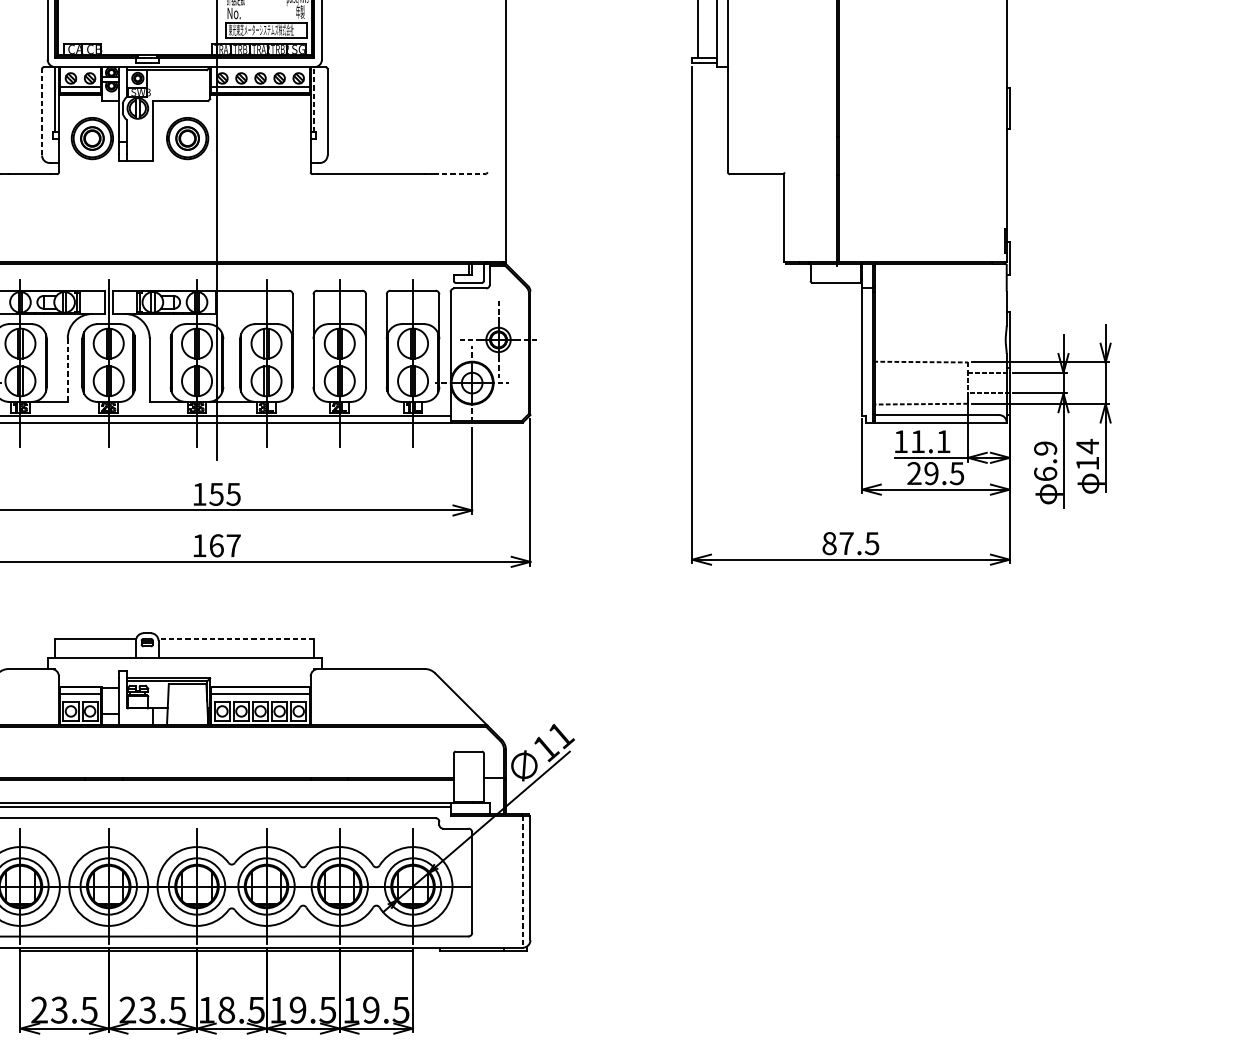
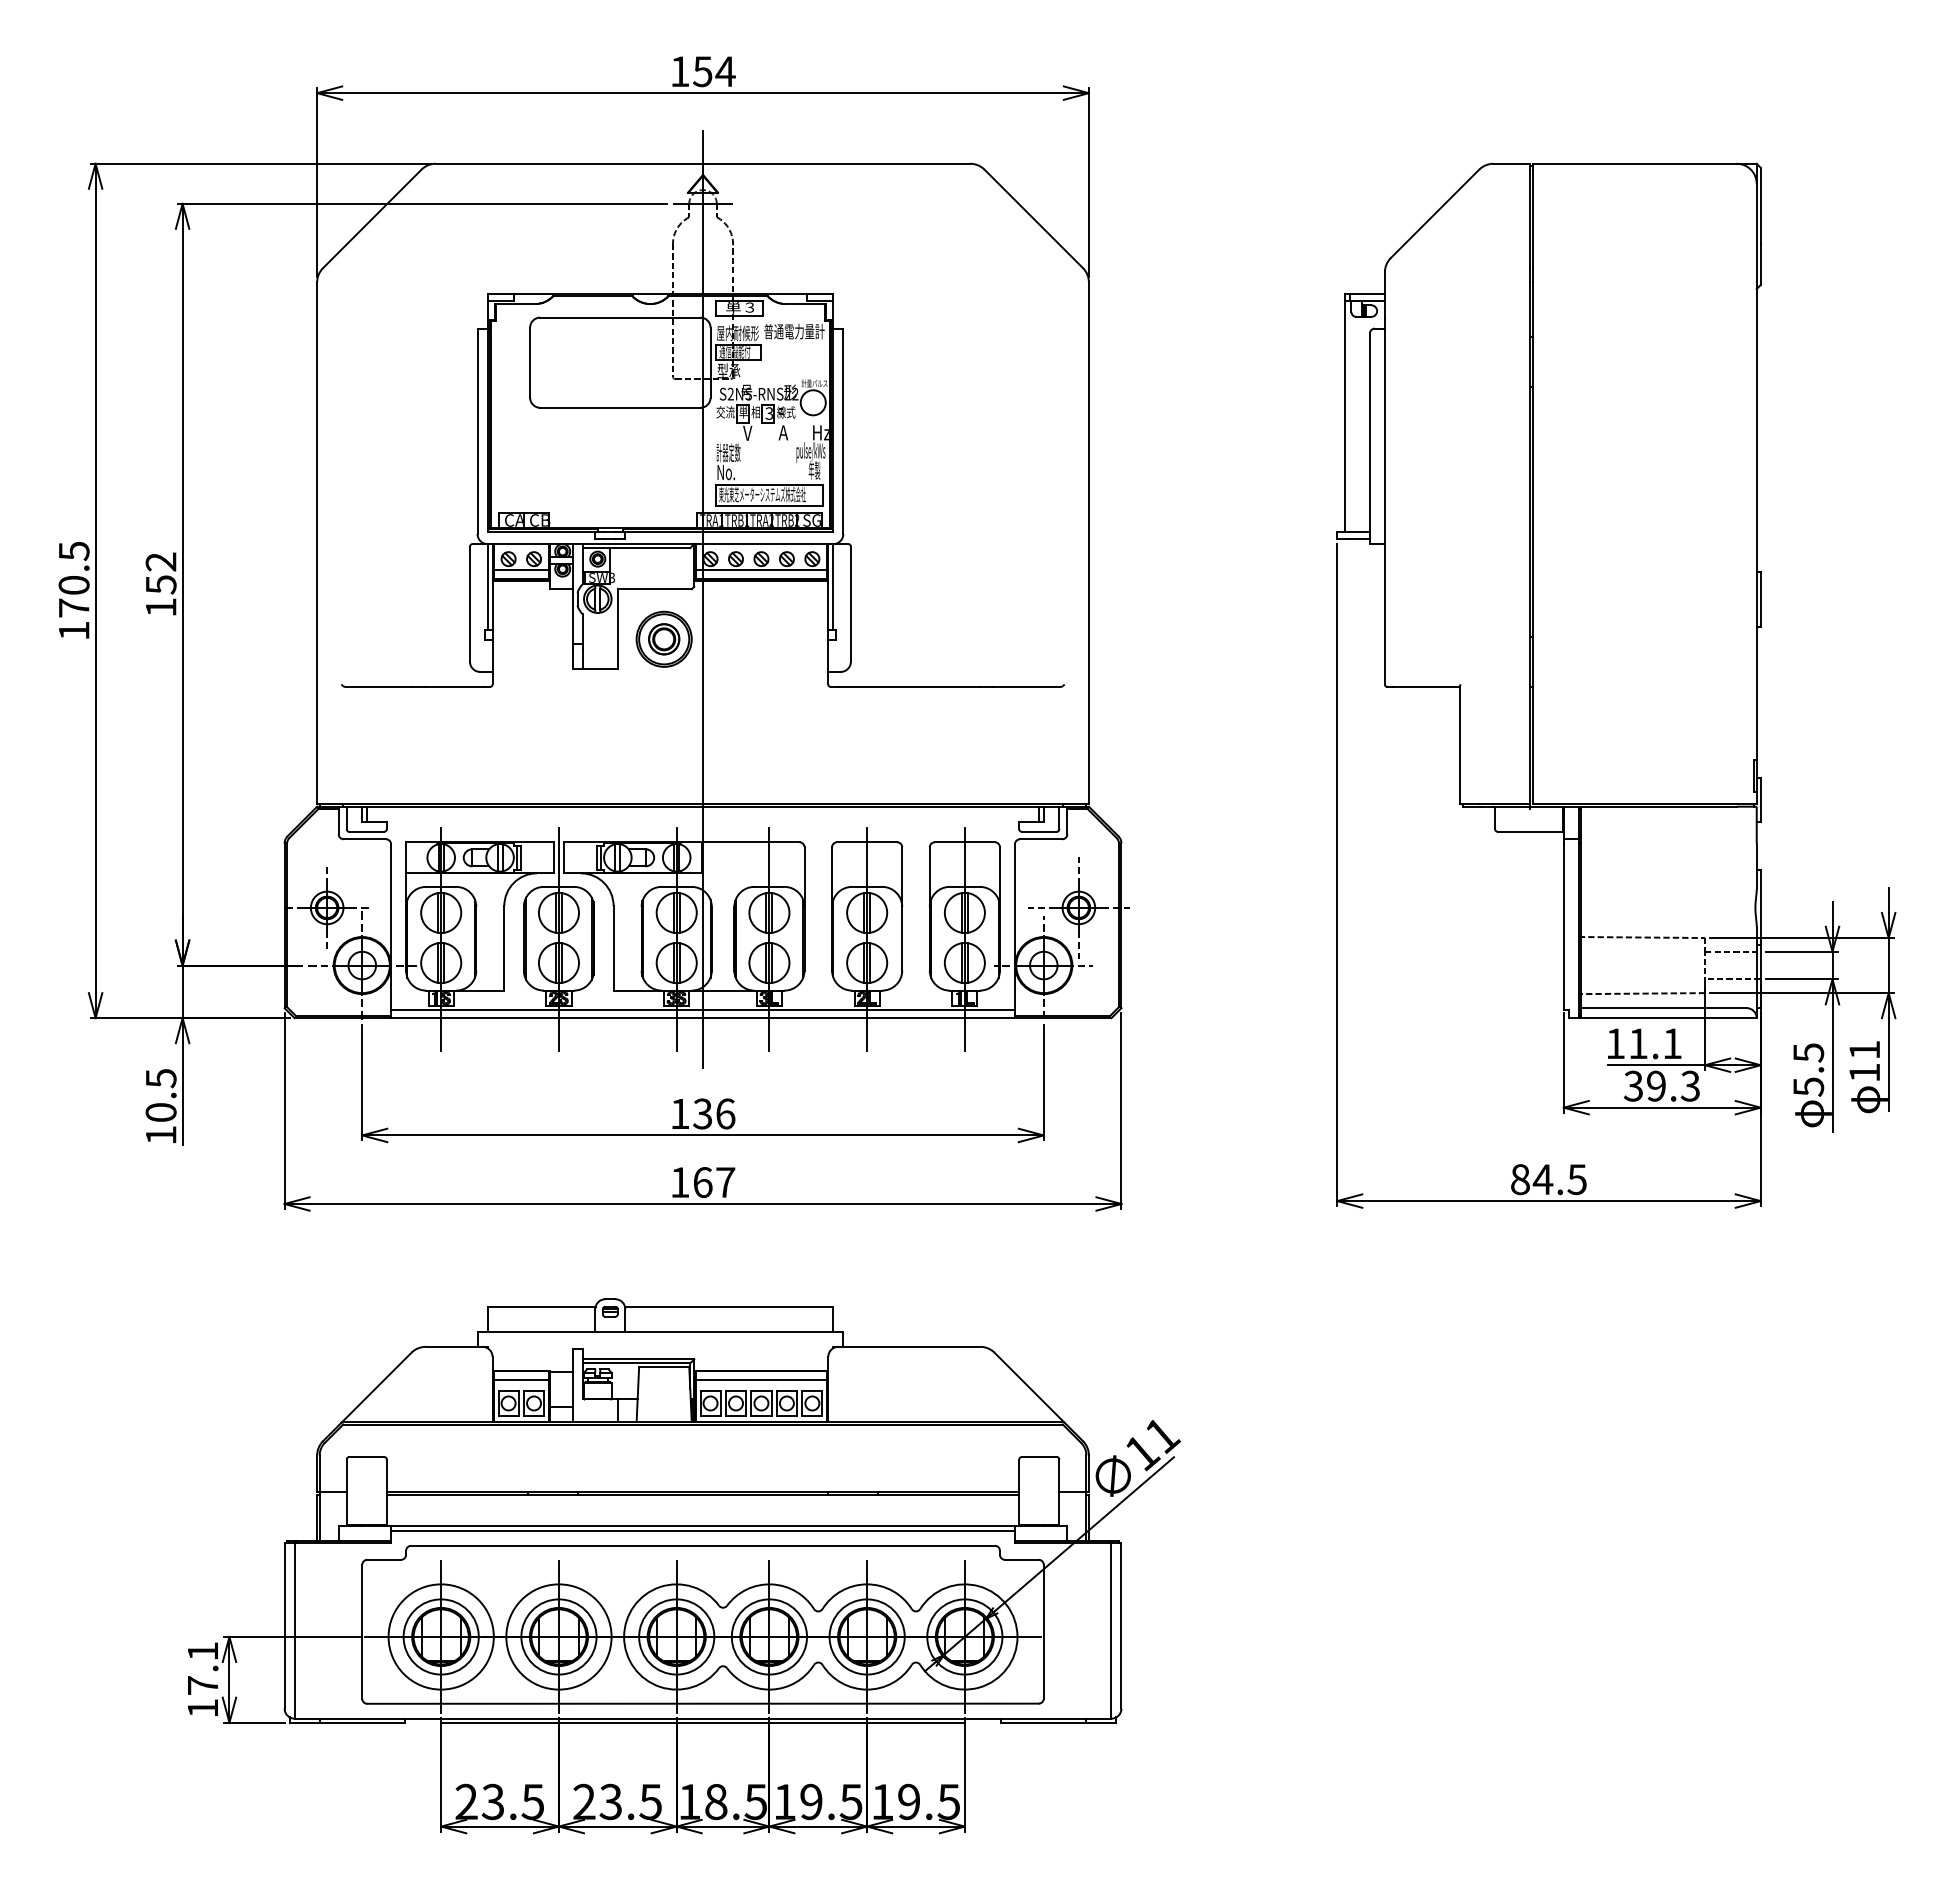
line: (314, 98) -> (833, 586), dashed -> solid
line: (42, 112) -> (470, 604), dashed -> solid
part: (91, 137) -> (536, 638), removed
line: (459, 173) -> (1026, 686), dashed -> solid
line: (67, 370) -> (504, 948), dashed -> solid
text: (1087, 446) -> (1864, 1050), 14 -> 11
text: (1045, 461) -> (1808, 1069), 6.9 -> 5.5
text: (935, 473) -> (1661, 1085), 29.5 -> 39.3
text: (225, 494) -> (714, 1113), 155 -> 136
text: (846, 543) -> (1542, 1179), 87.5 -> 84.5
line: (235, 638) -> (728, 1306), dashed -> solid
line: (522, 881) -> (1111, 1630), dashed -> solid

